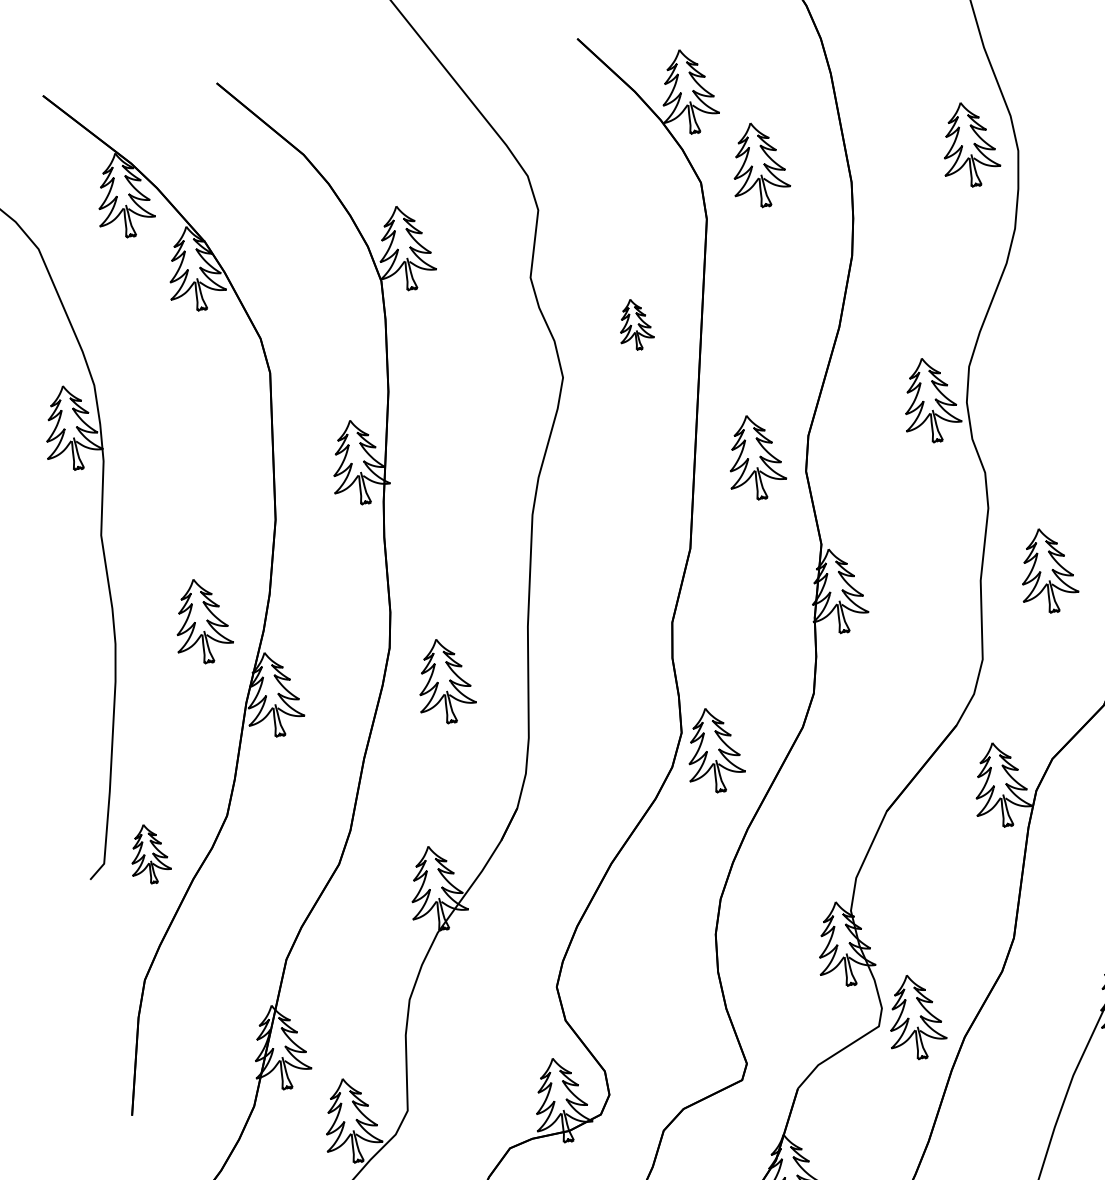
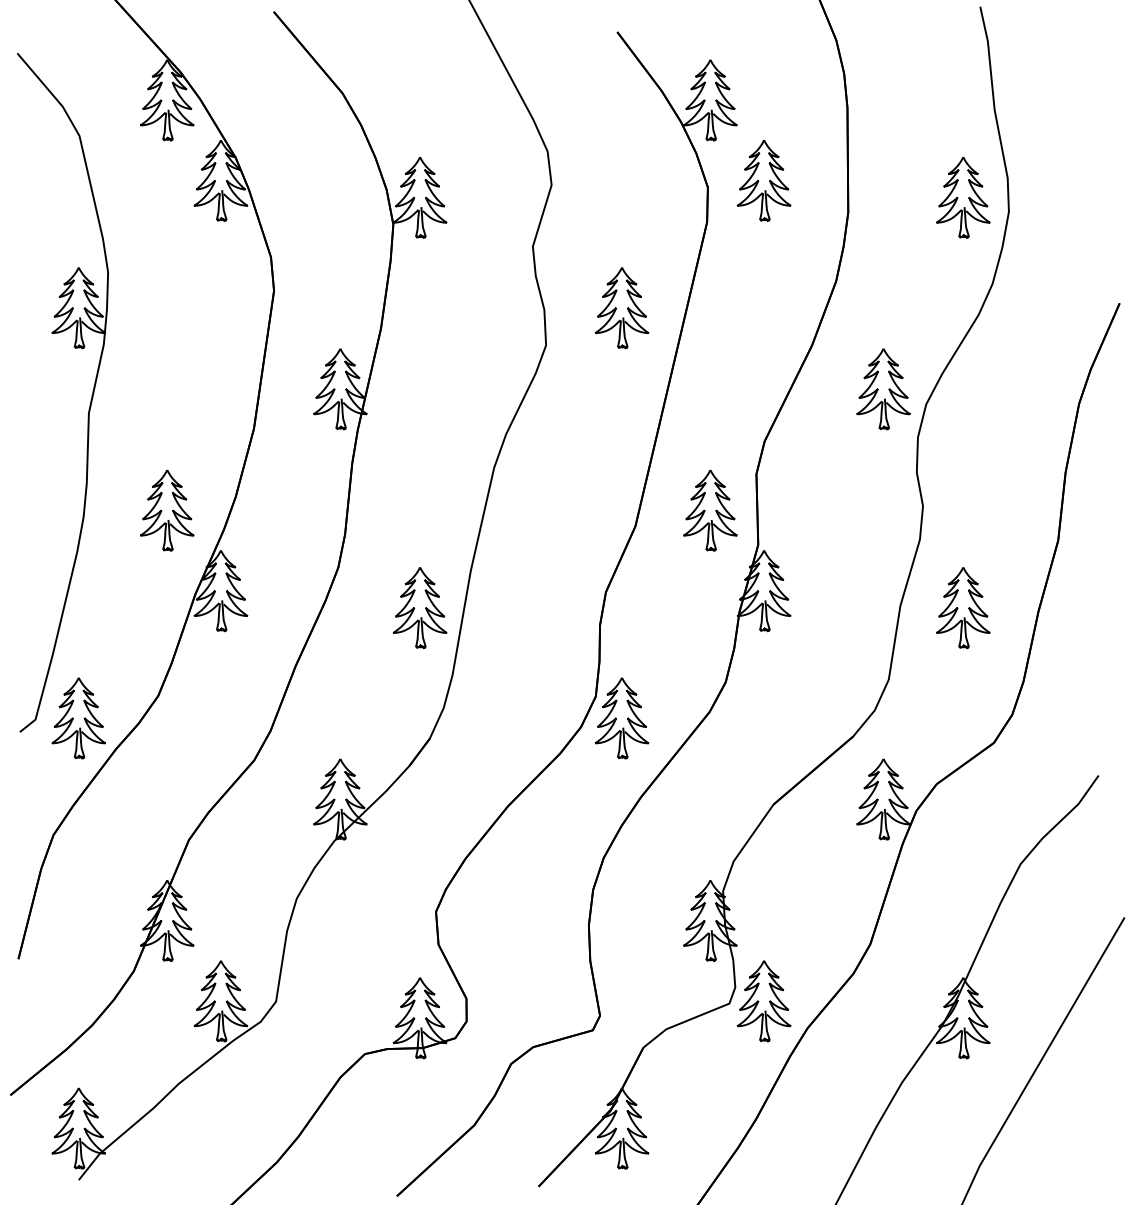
part: (634, 325) -> (621, 308), size x1.67
part: (929, 400) -> (883, 389), moved
part: (754, 457) -> (710, 510), moved
part: (444, 681) -> (420, 608), moved
part: (148, 854) -> (78, 718), size x1.43

